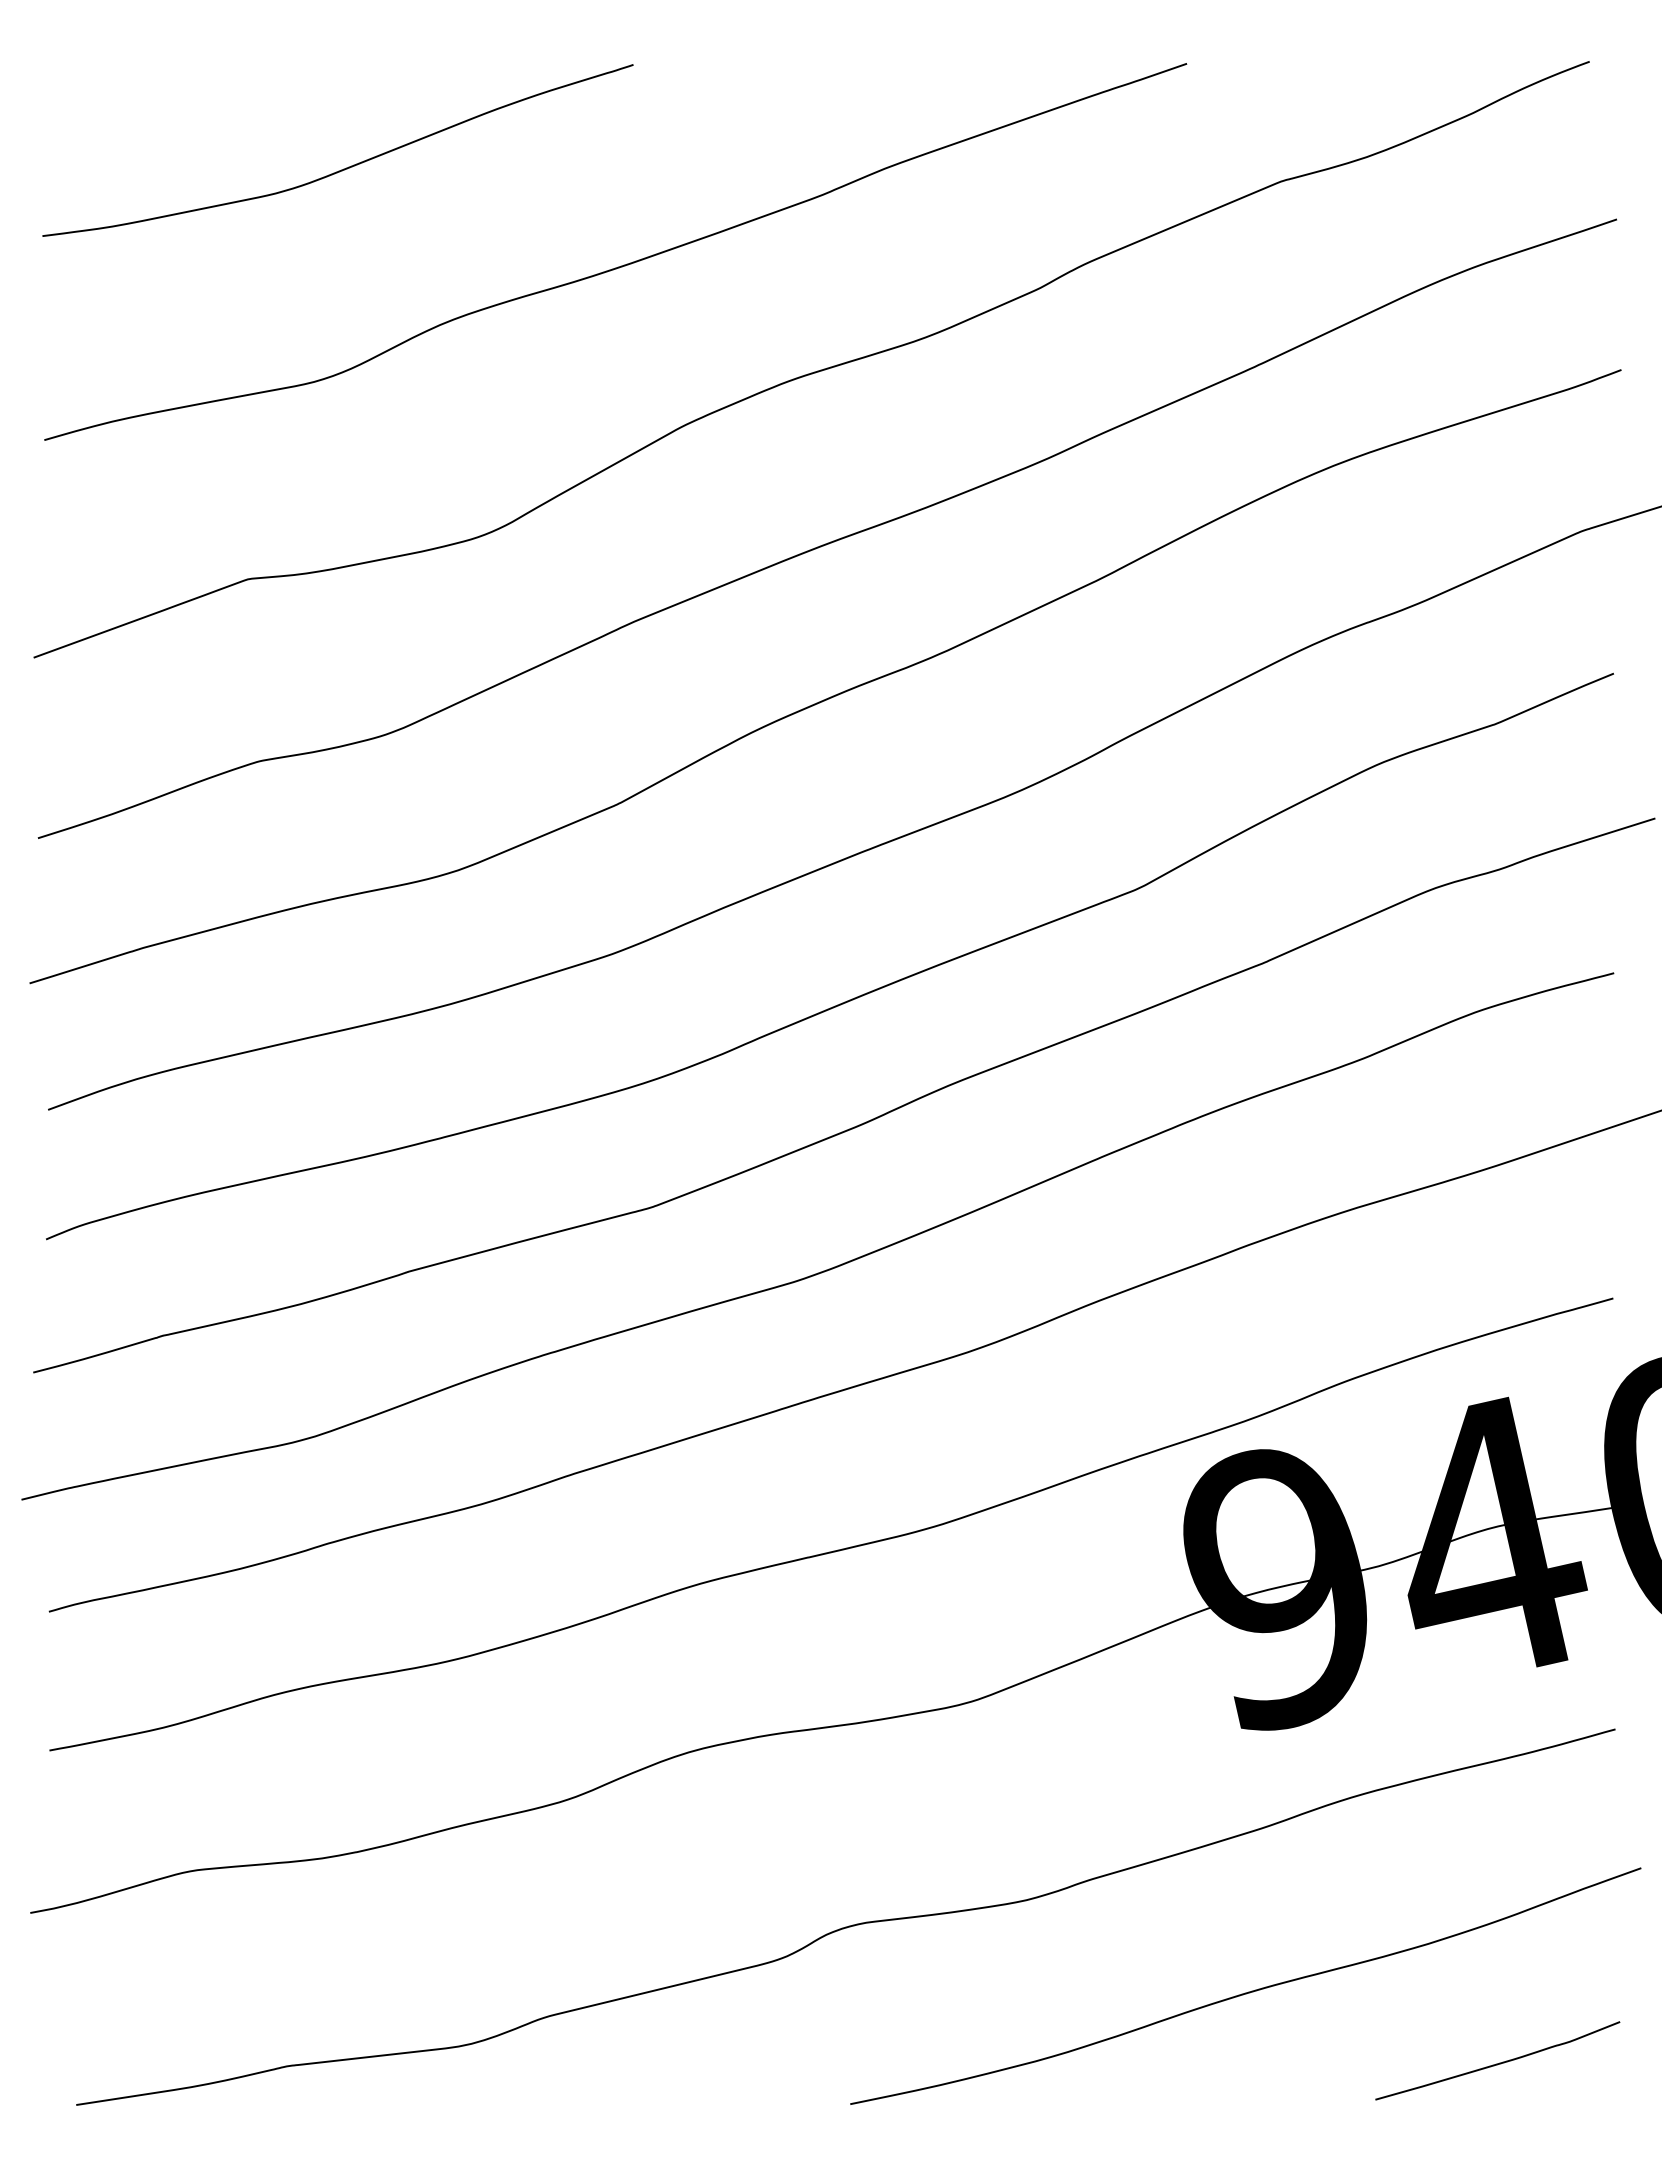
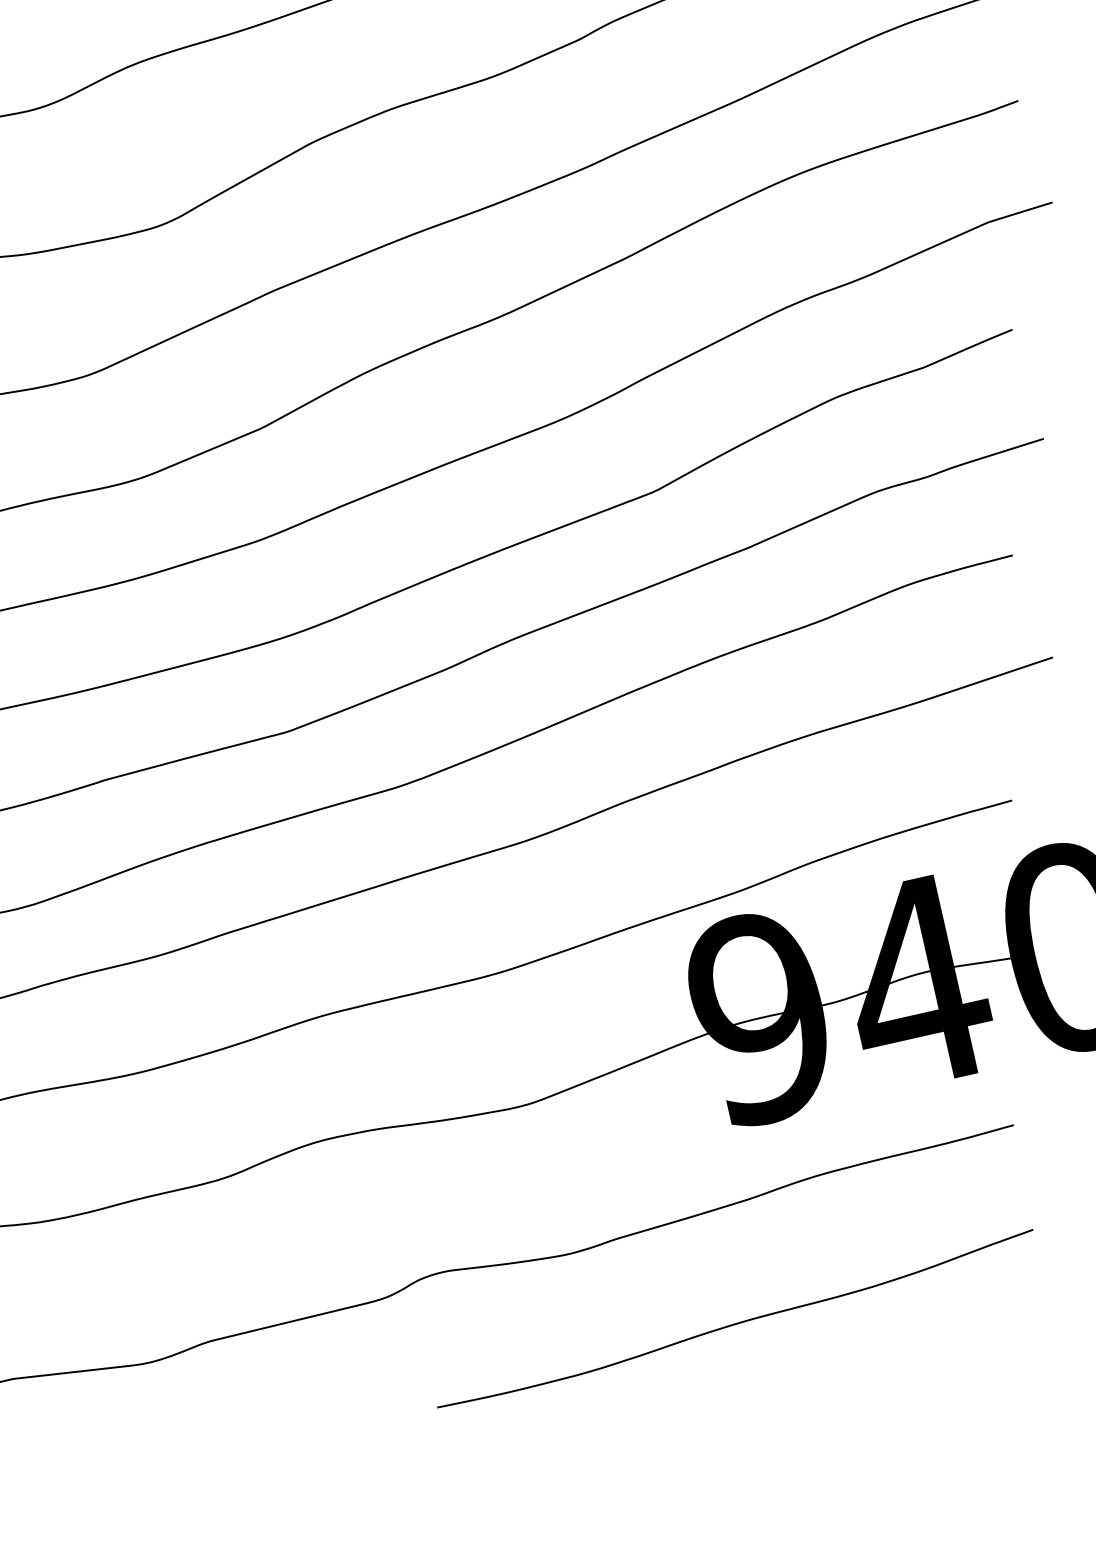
curve: (1499, 2062) -> (926, 1376), removed

